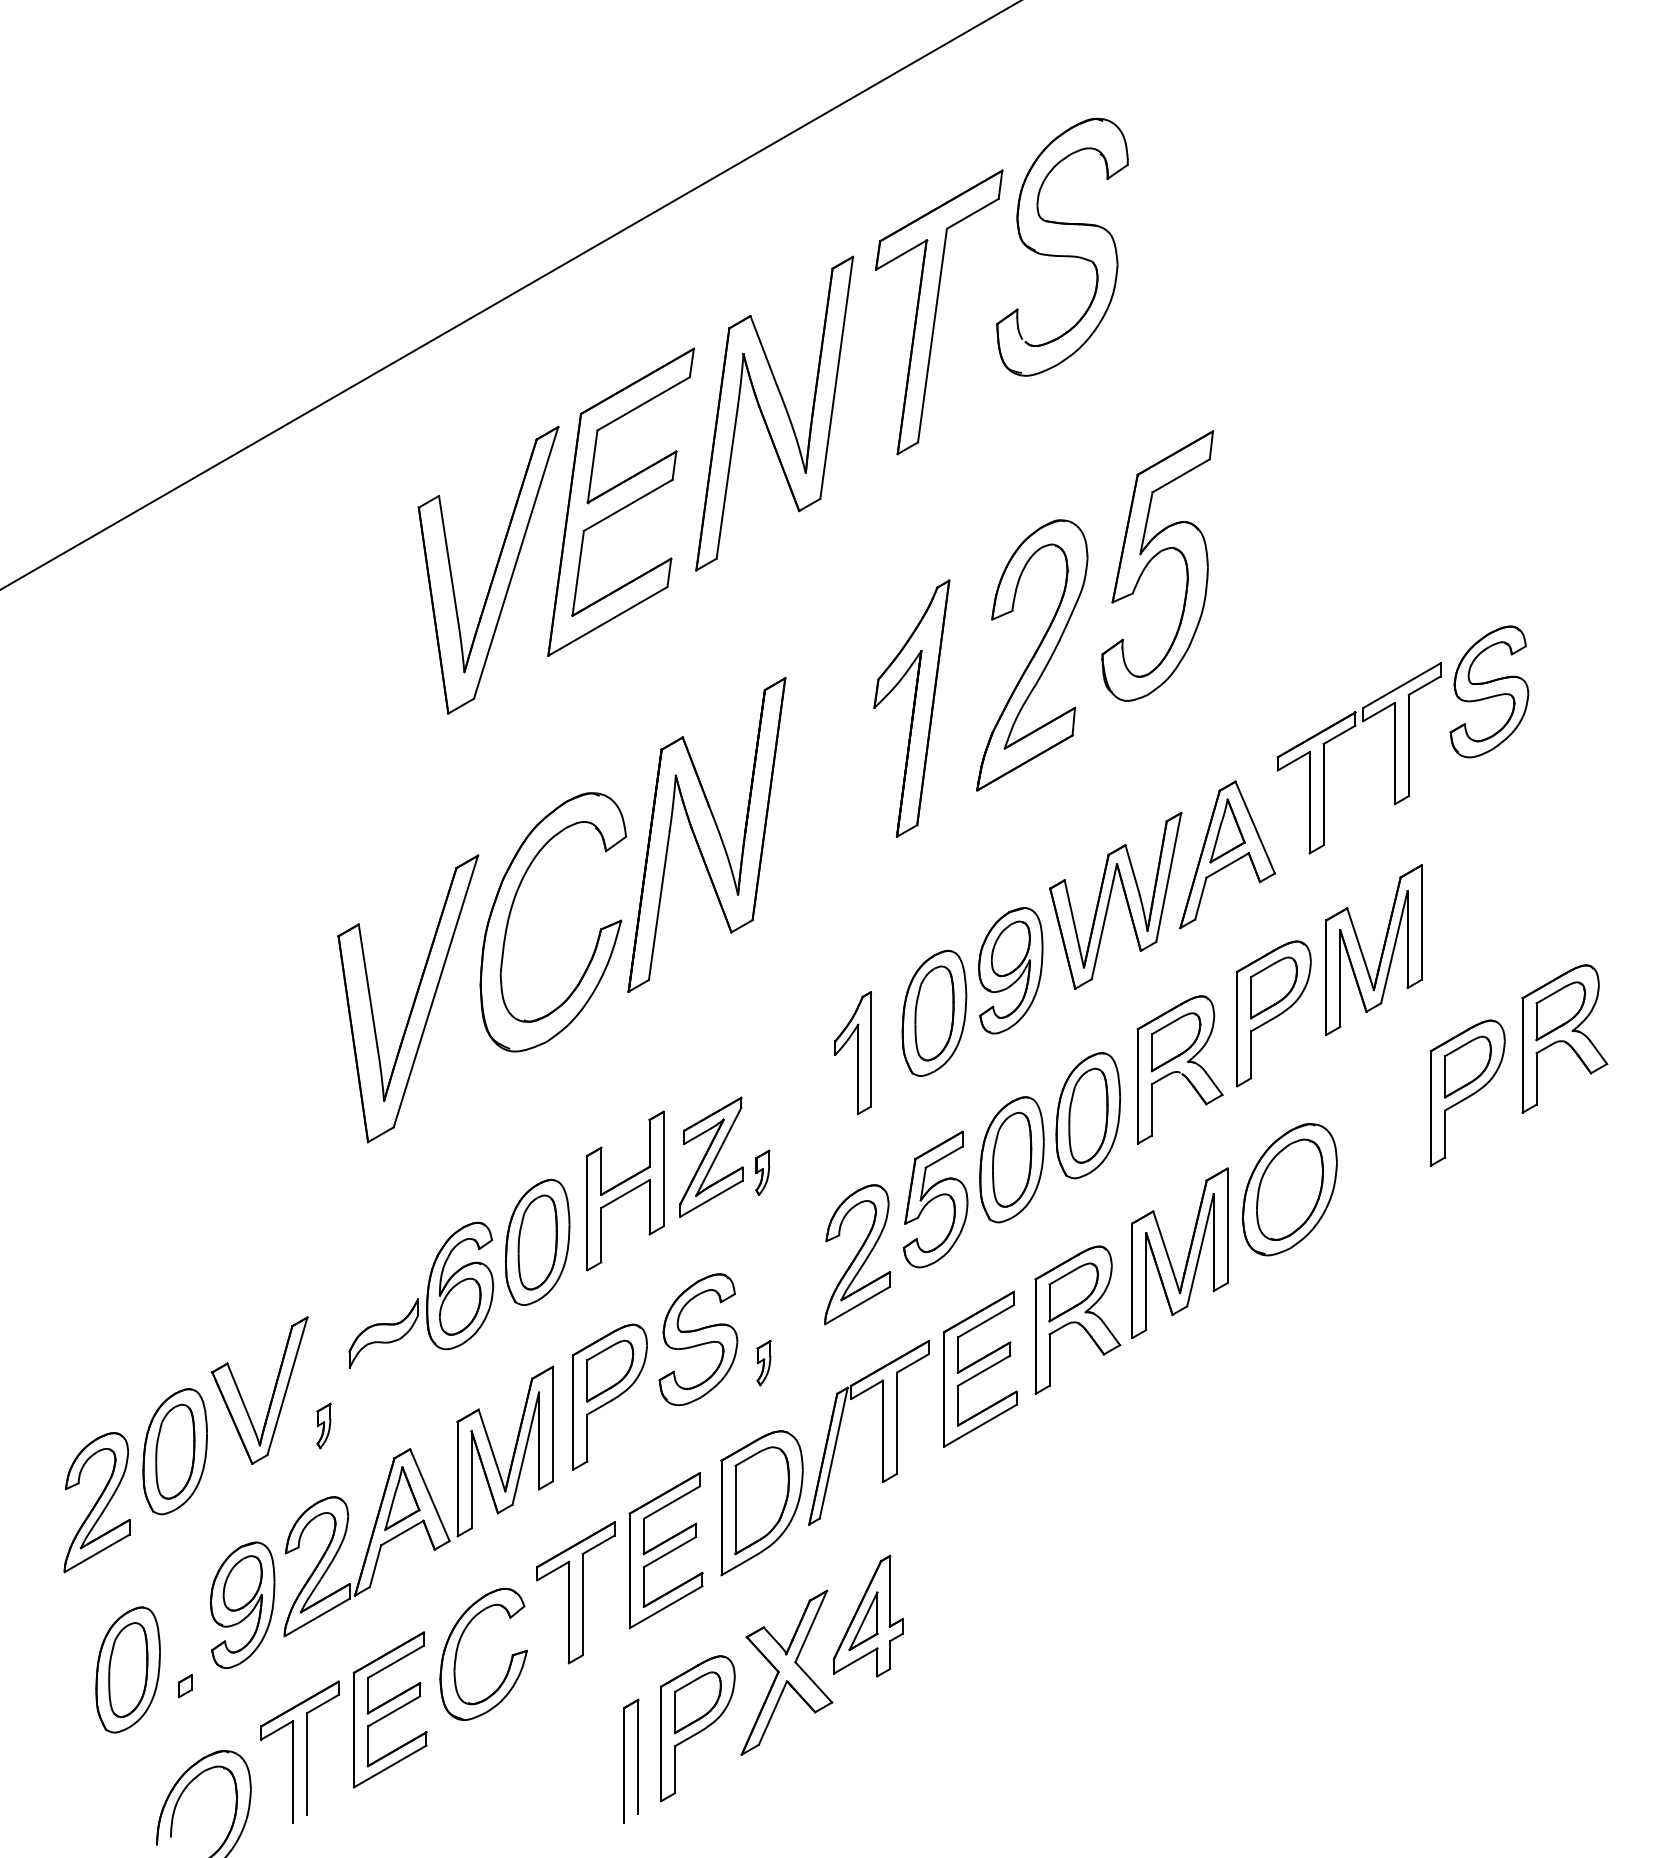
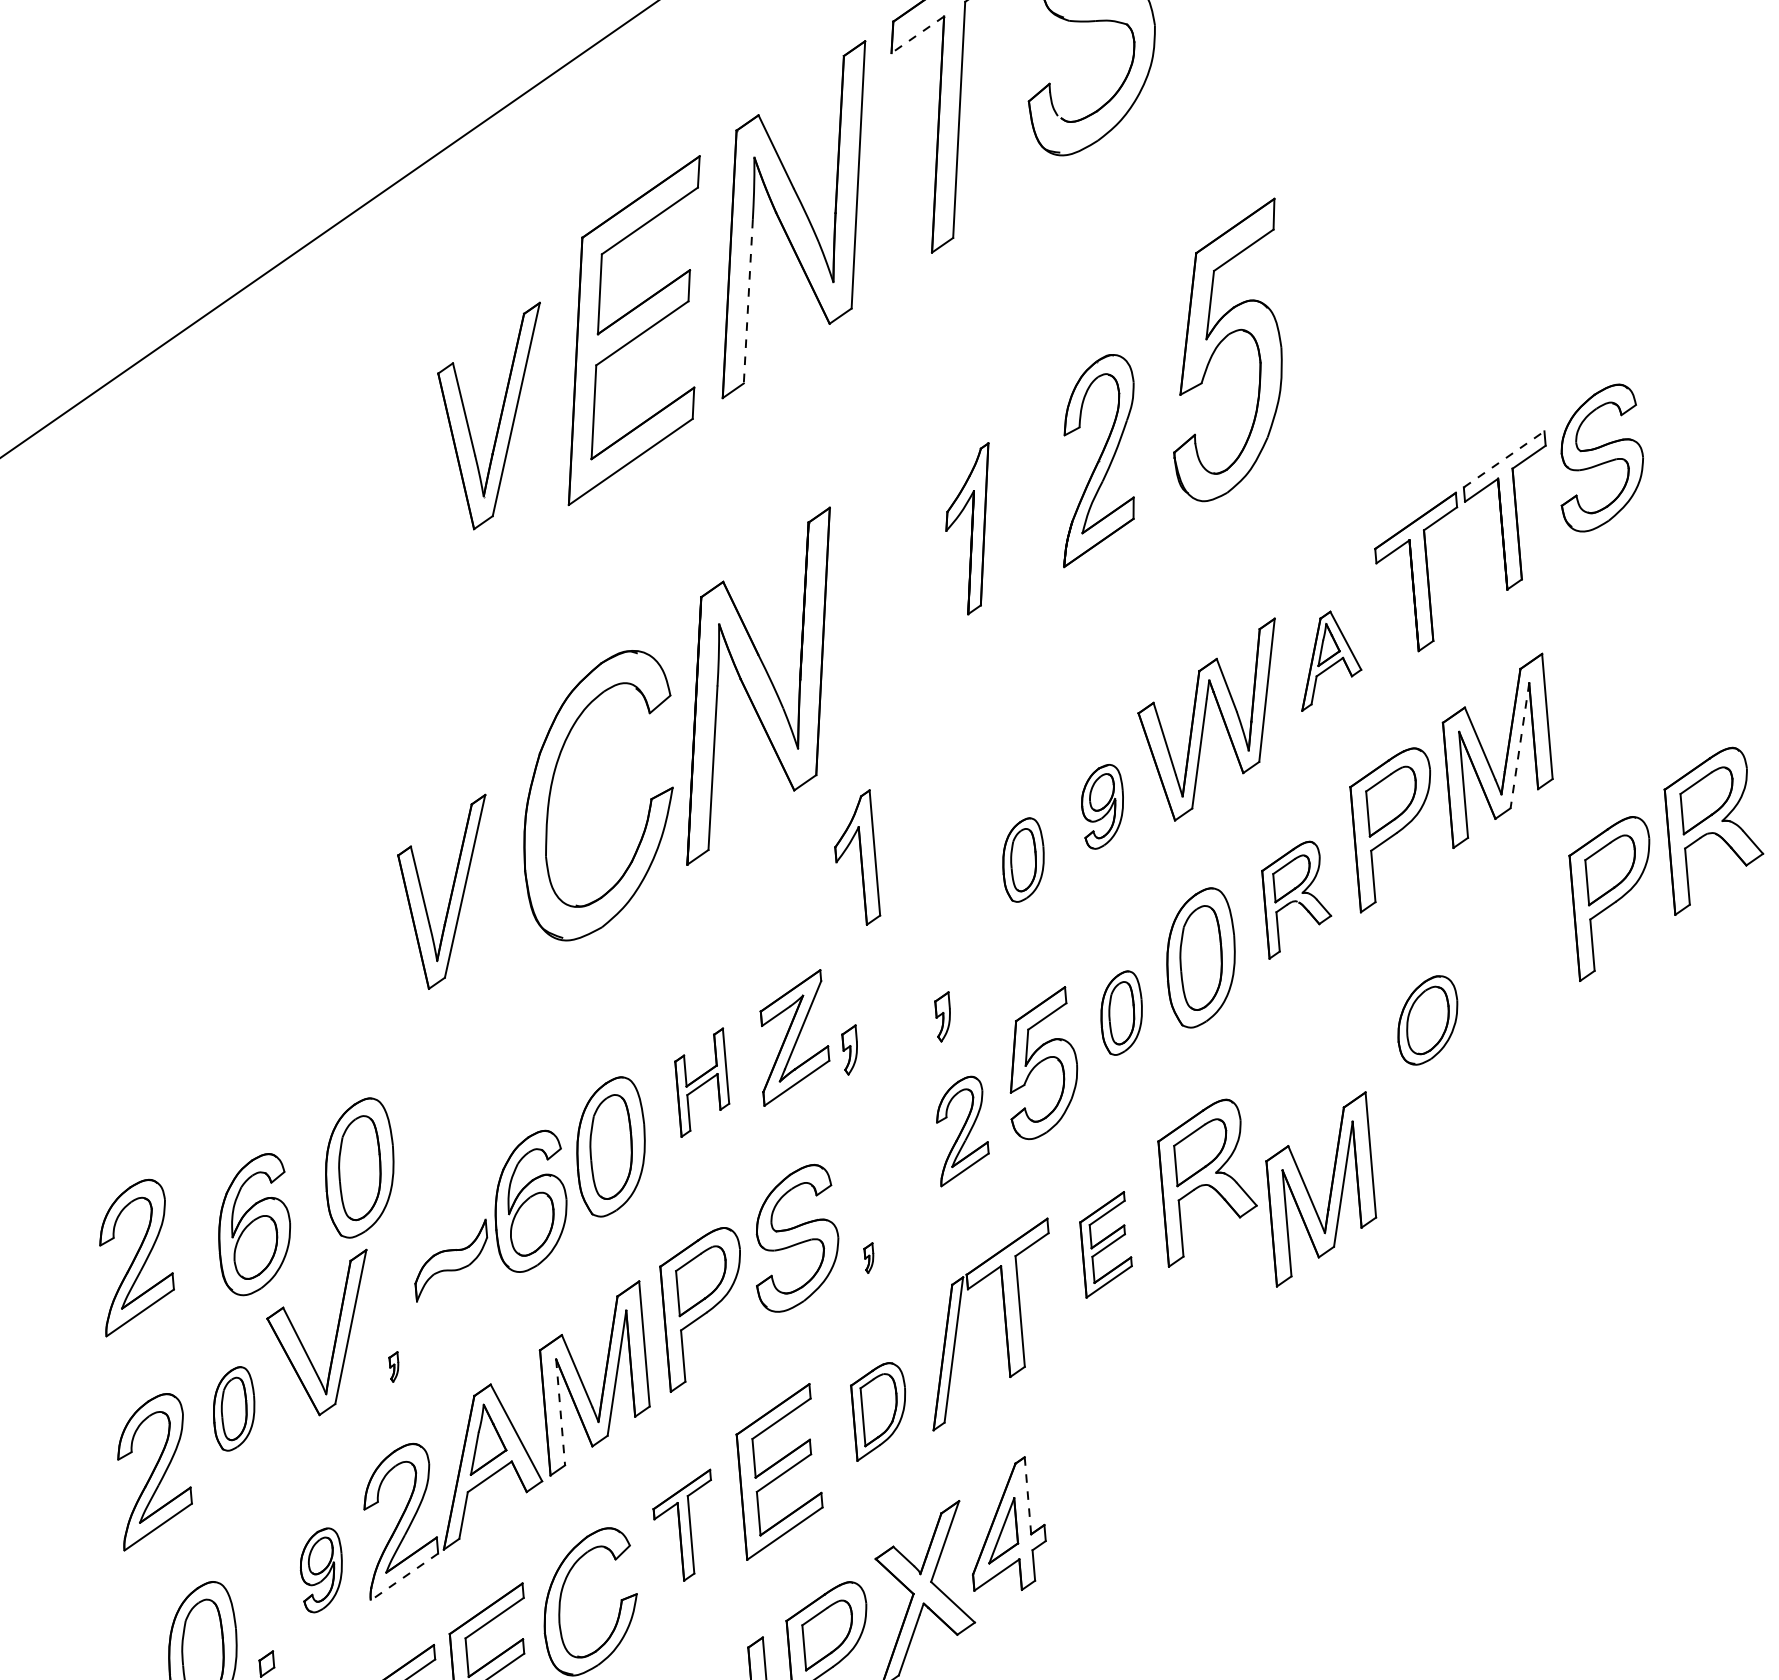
line: (900, 255) -> (916, 35), solid -> dashed
line: (726, 484) -> (747, 301), solid -> dashed
part: (488, 569) -> (495, 416), size x0.7
part: (1032, 655) -> (1097, 460), size x0.7
line: (1401, 685) -> (1503, 459), solid -> dashed
part: (911, 708) -> (970, 529), size x0.6
part: (1227, 854) -> (1329, 659), size x0.6
line: (1394, 947) -> (1520, 746), solid -> dashed
part: (1010, 970) -> (1102, 806), size x0.6
part: (408, 998) -> (447, 892), size x0.6
part: (934, 1012) -> (1023, 859), size x0.6
part: (853, 1052) -> (856, 857), moved
part: (1179, 1069) -> (1296, 899), size x0.7
part: (849, 1149) -> (943, 1016), added
part: (1011, 1159) -> (1121, 1012), size x0.6
part: (1289, 1189) -> (1427, 1020), size x0.6
part: (625, 1190) -> (702, 1082), size x0.6
part: (307, 1241) -> (359, 1167), added
part: (857, 1254) -> (961, 1130), size x0.7
part: (1187, 1255) -> (1329, 1191), moved
part: (207, 1285) -> (254, 1224), added
part: (96, 1306) -> (134, 1257), added
part: (763, 1363) -> (868, 1258), size x0.6
part: (979, 1368) -> (1105, 1244), size x0.6
part: (323, 1425) -> (393, 1366), size x0.6
part: (174, 1451) -> (233, 1408), size x0.6
line: (471, 1480) -> (560, 1413), solid -> dashed
part: (761, 1503) -> (879, 1411), size x0.6
line: (890, 1591) -> (1028, 1495), solid -> dashed
part: (575, 1592) -> (684, 1525), size x0.7
part: (242, 1604) -> (321, 1569), size x0.6
line: (316, 1617) -> (403, 1576), solid -> dashed

